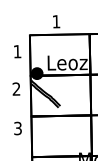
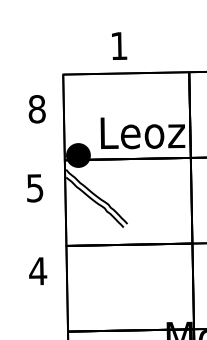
text: (17, 51) -> (37, 108), 1 -> 8
text: (16, 88) -> (34, 186), 2 -> 5
text: (17, 128) -> (37, 271), 3 -> 4

